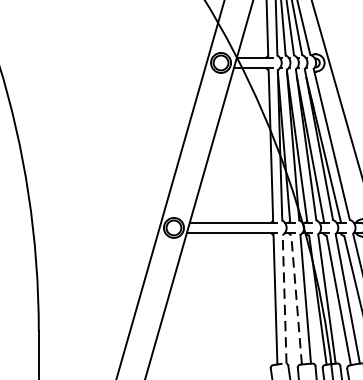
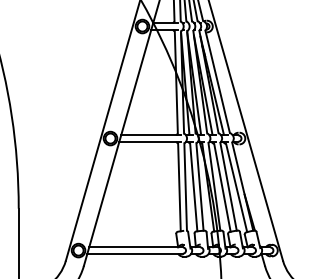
line: (296, 298) -> (193, 186), dashed -> solid
line: (284, 299) -> (185, 187), dashed -> solid

